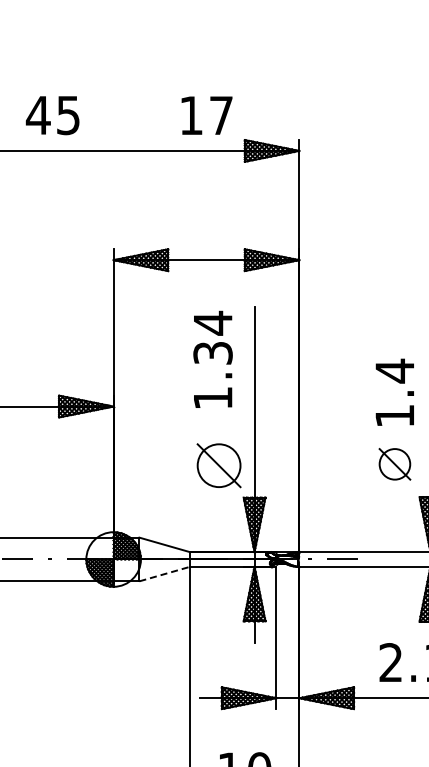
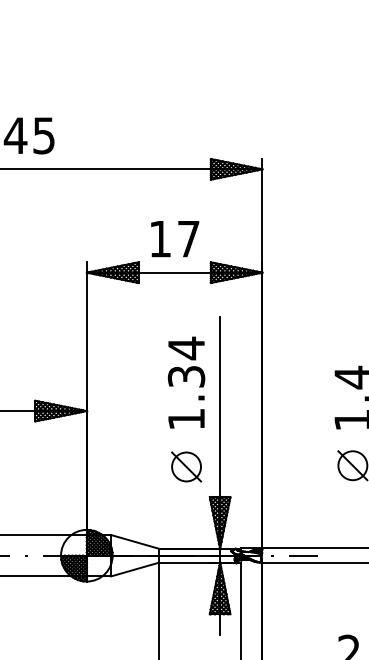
text: (206, 115) -> (174, 238), moved
text: (212, 358) -> (186, 381), moved
part: (218, 465) -> (186, 466), size x0.71
line: (165, 573) -> (135, 568), dashed -> solid

